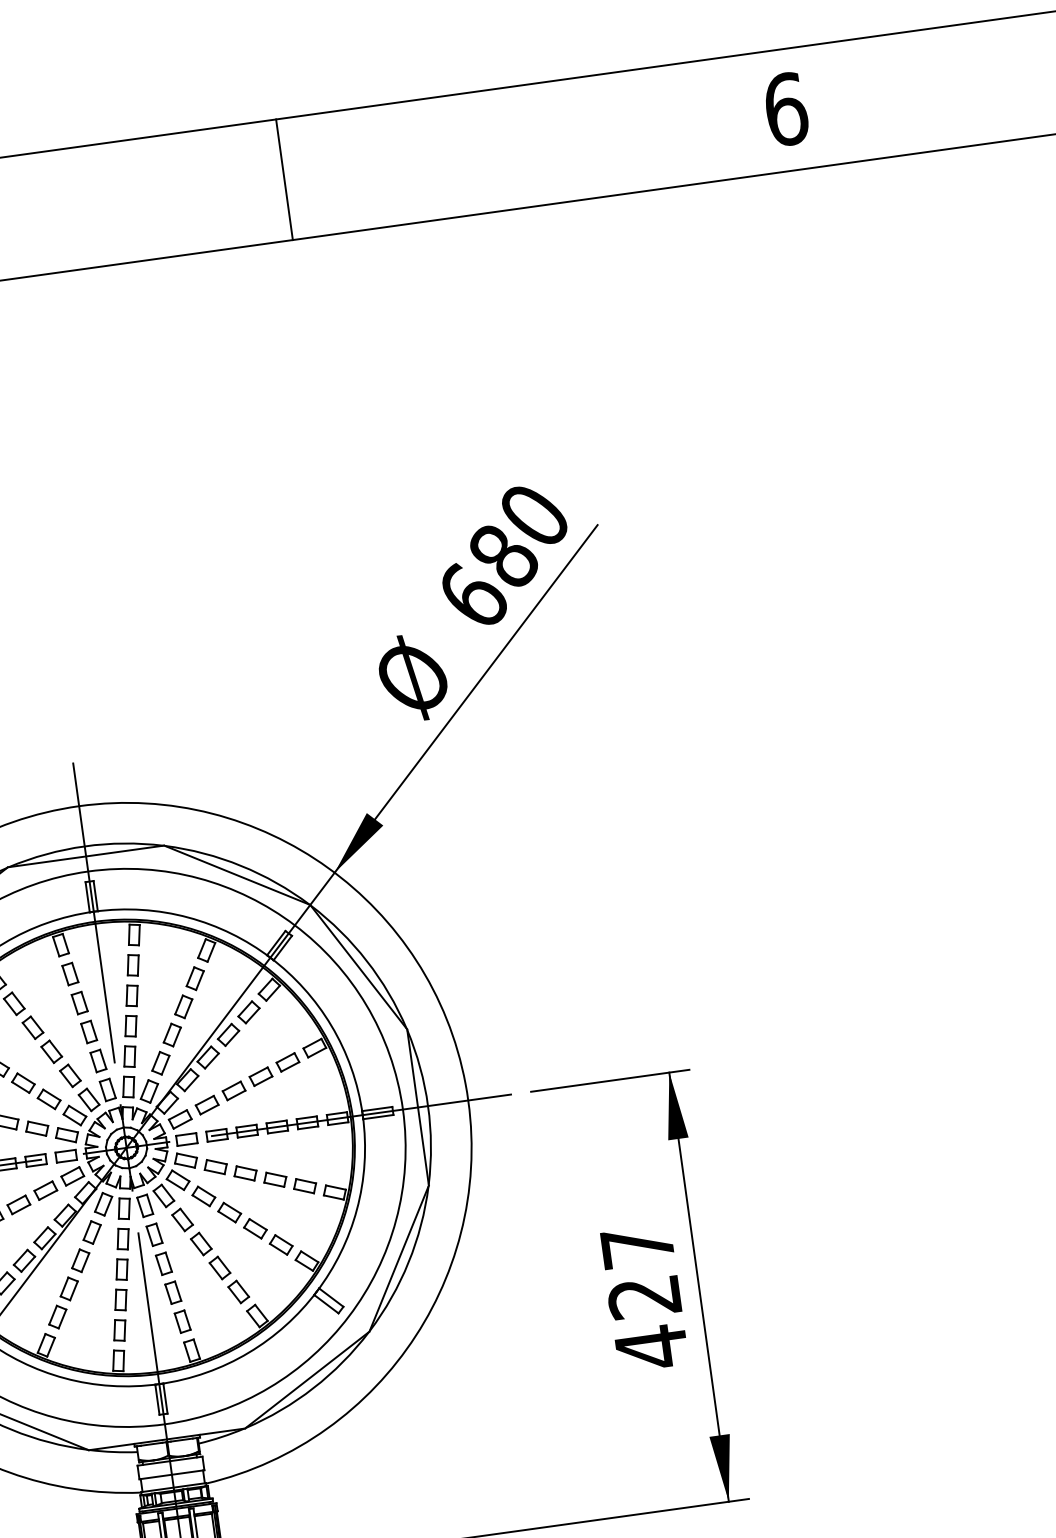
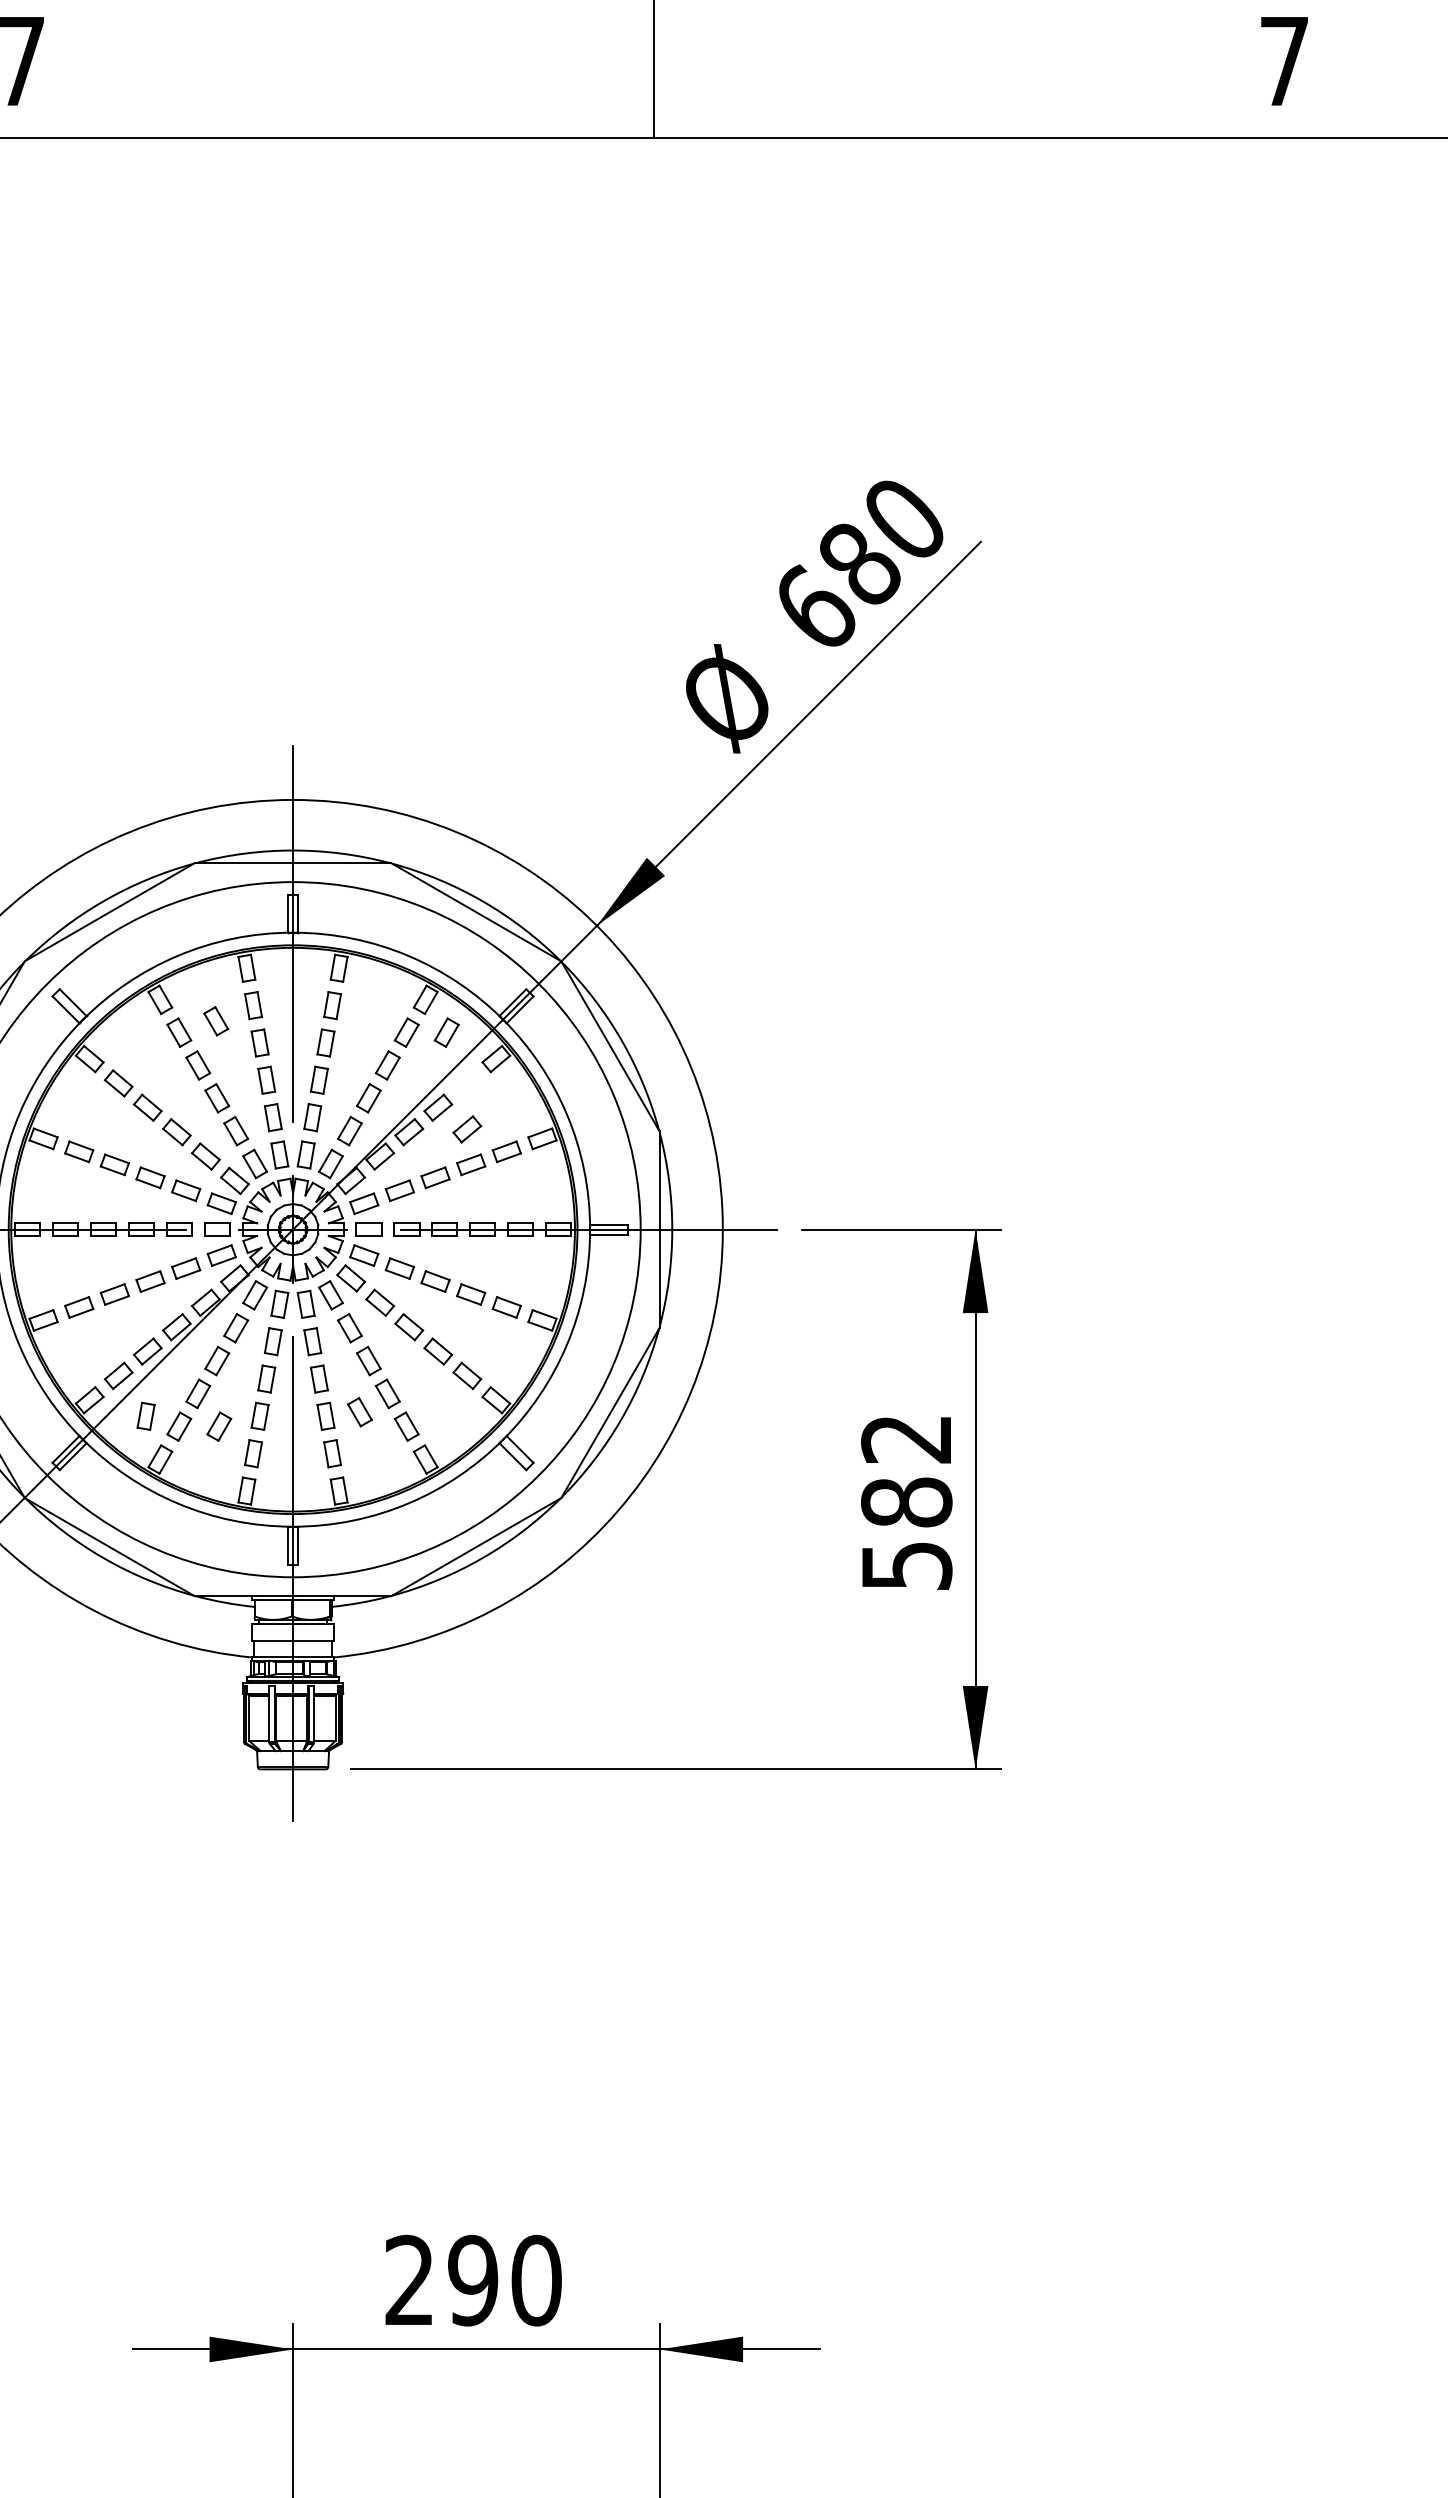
text: (786, 109) -> (1285, 61), 6 -> 7
part: (226, 974) -> (446, 1032), added
part: (42, 990) -> (216, 1021), added
part: (249, 1012) -> (467, 1129), moved
part: (199, 1285) -> (359, 1412), added
text: (644, 1297) -> (906, 1503), 427 -> 582
part: (29, 1311) -> (145, 1415), added
part: (89, 1312) -> (219, 1426), added

